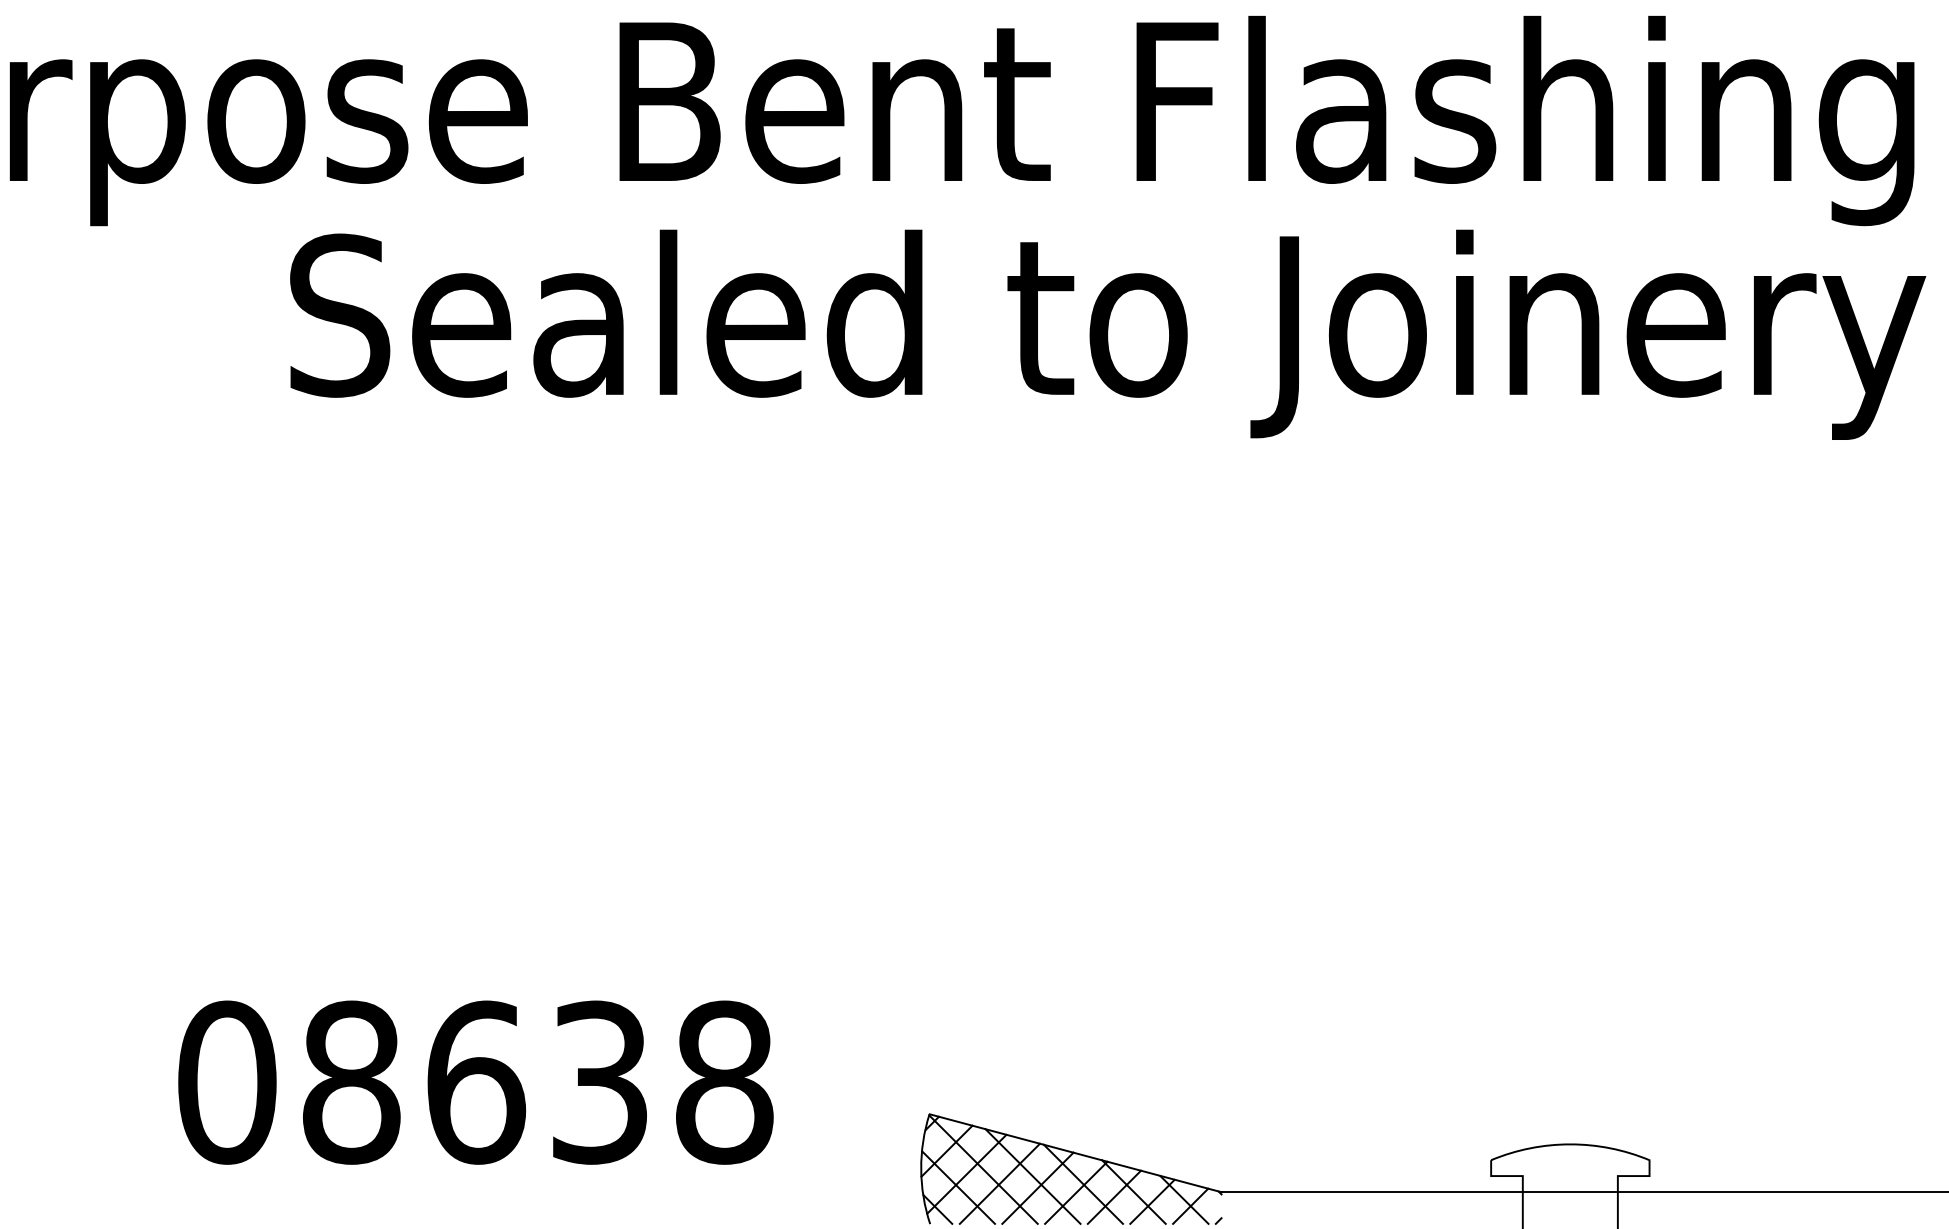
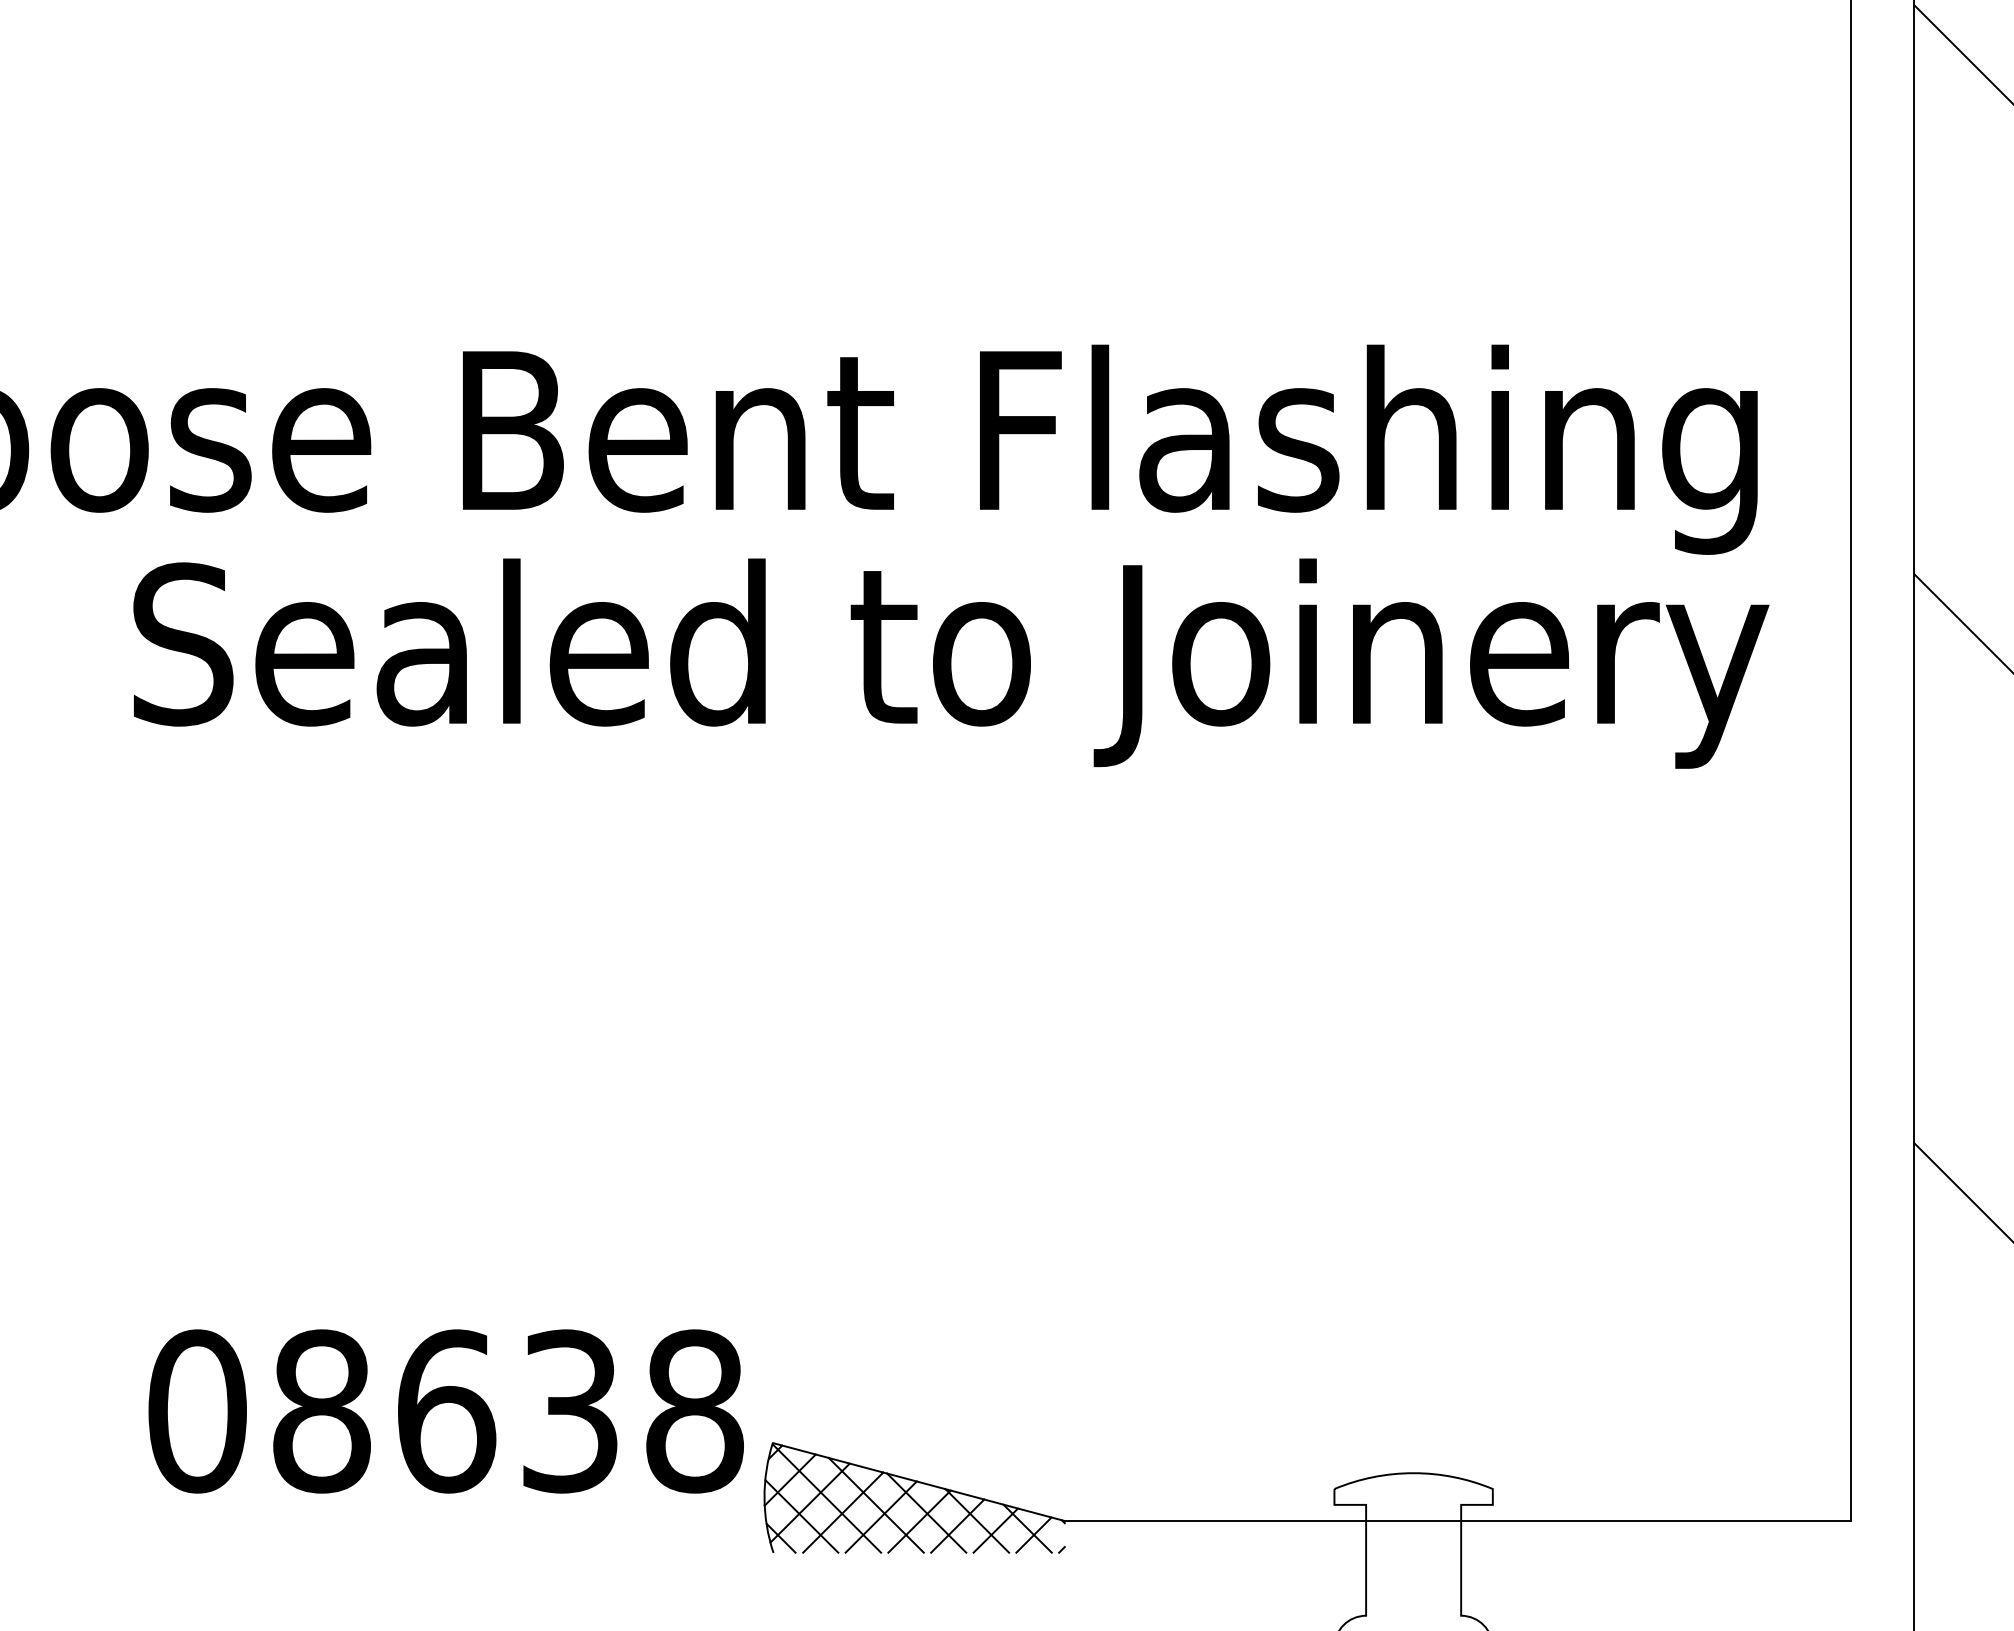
text: (475, 1082) -> (445, 1411), moved

